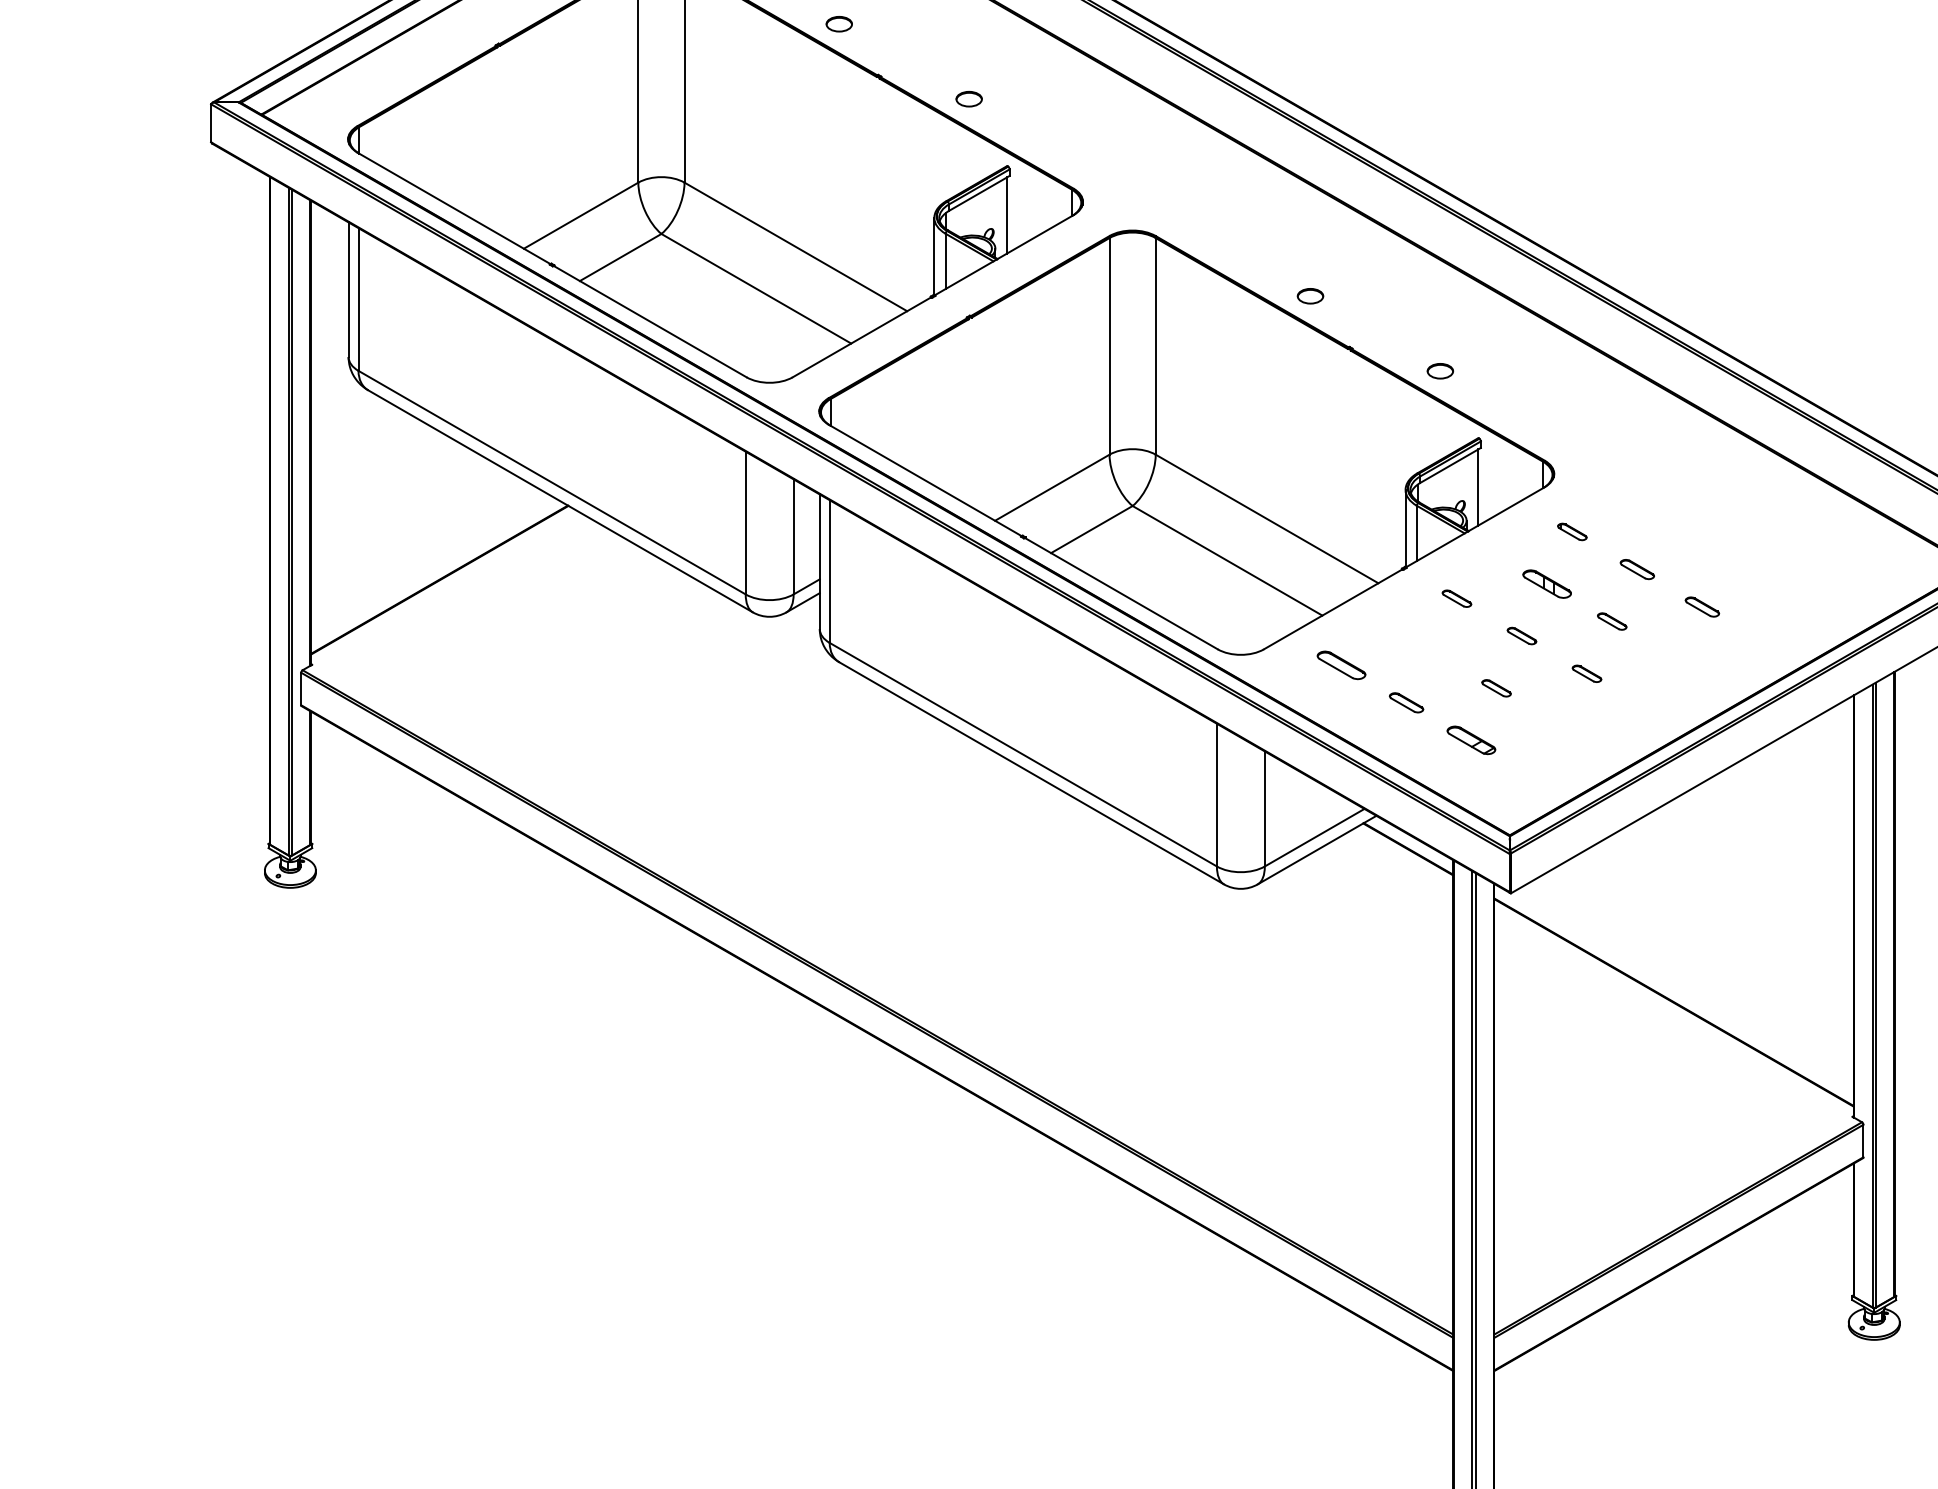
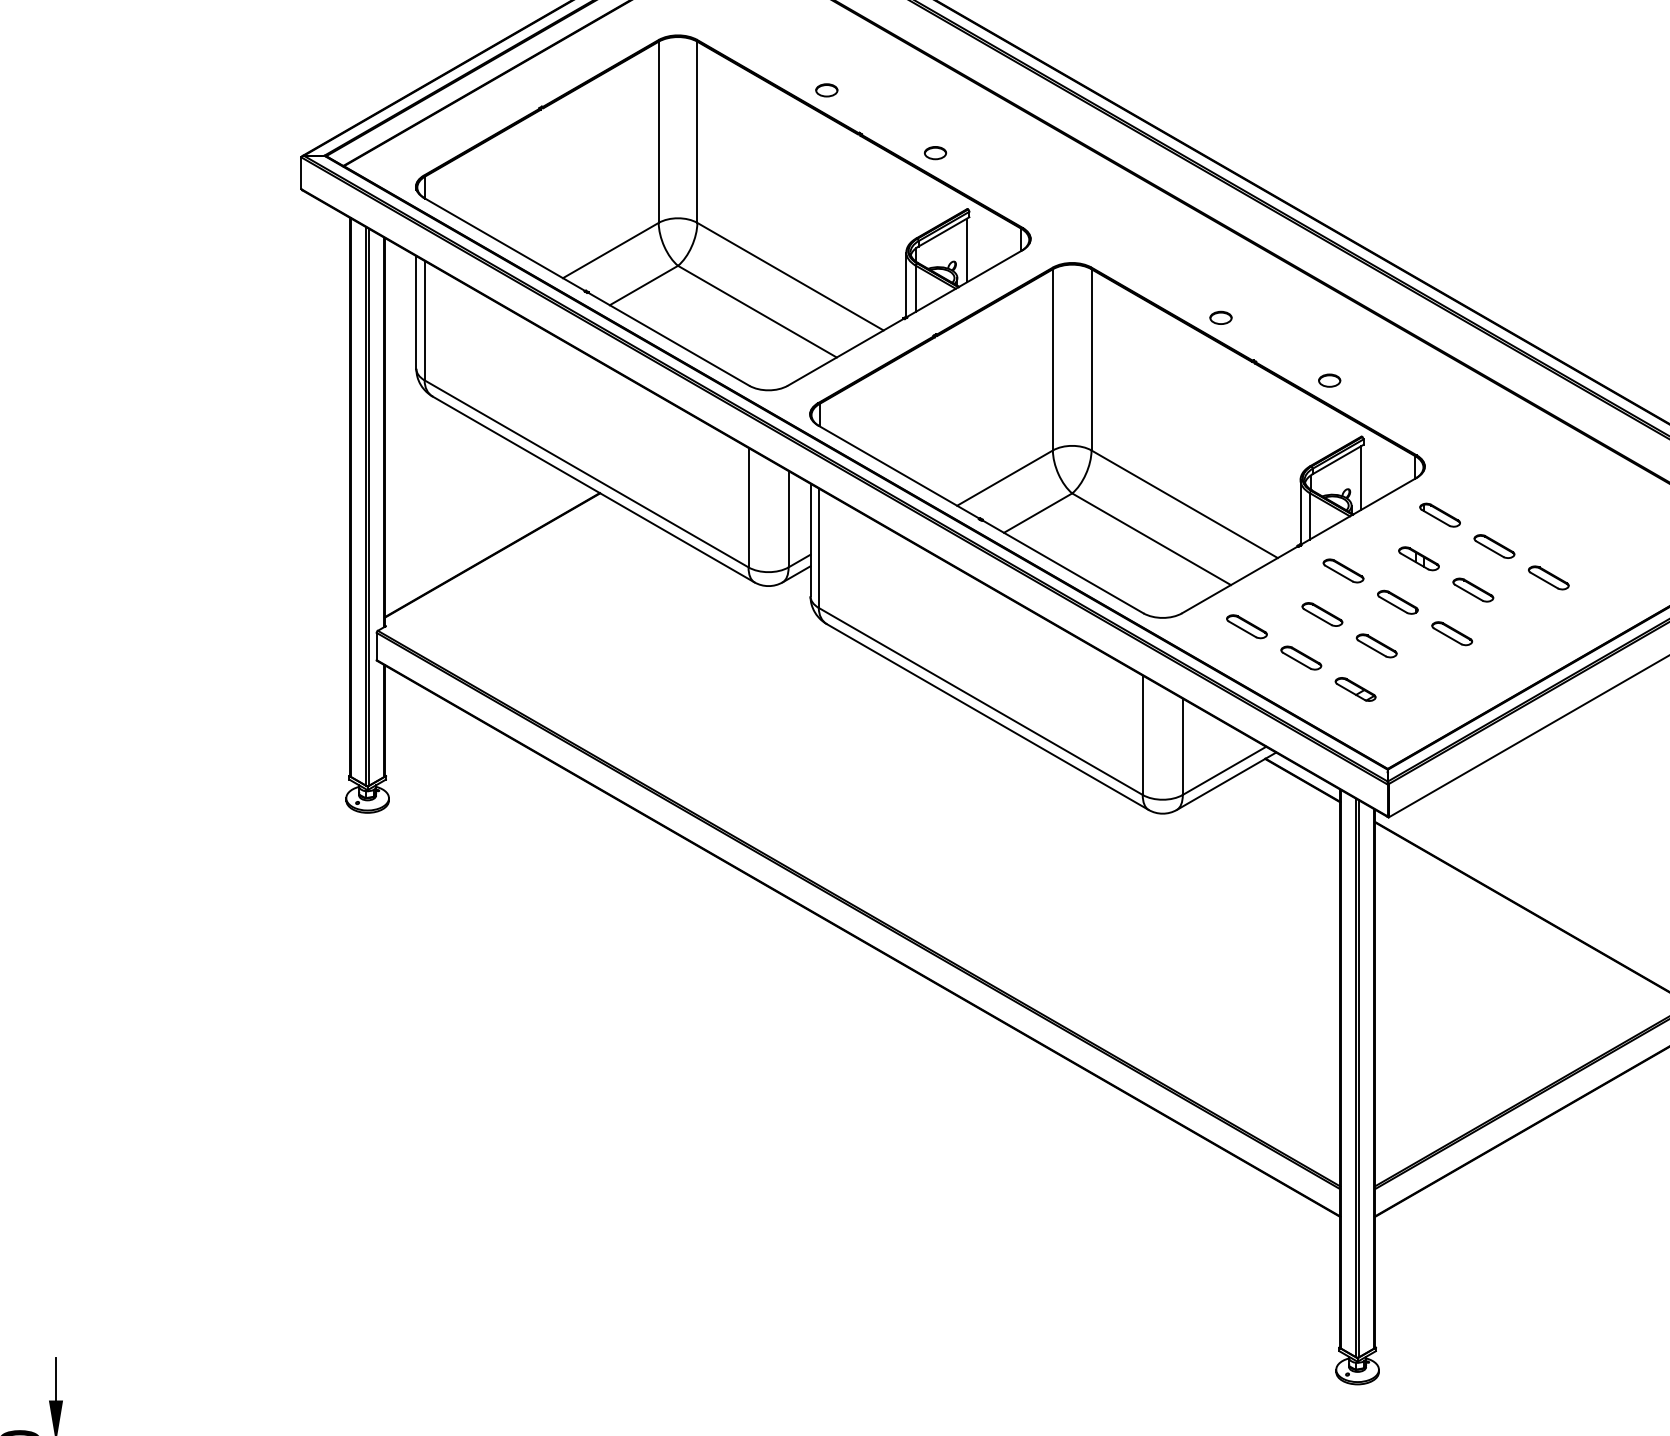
part: (1571, 531) -> (1439, 514), size x1.67
part: (1637, 569) -> (1494, 546), size x1.43
part: (1456, 598) -> (1343, 570), size x1.67
part: (1701, 606) -> (1548, 577), size x1.43
part: (1612, 620) -> (1473, 589), size x1.67
part: (1521, 635) -> (1397, 601), size x1.67
part: (1431, 650) -> (1322, 614), added
part: (1587, 673) -> (1452, 633), size x1.67
part: (1496, 687) -> (1376, 645), size x1.67
part: (1406, 702) -> (1301, 657), size x1.43

